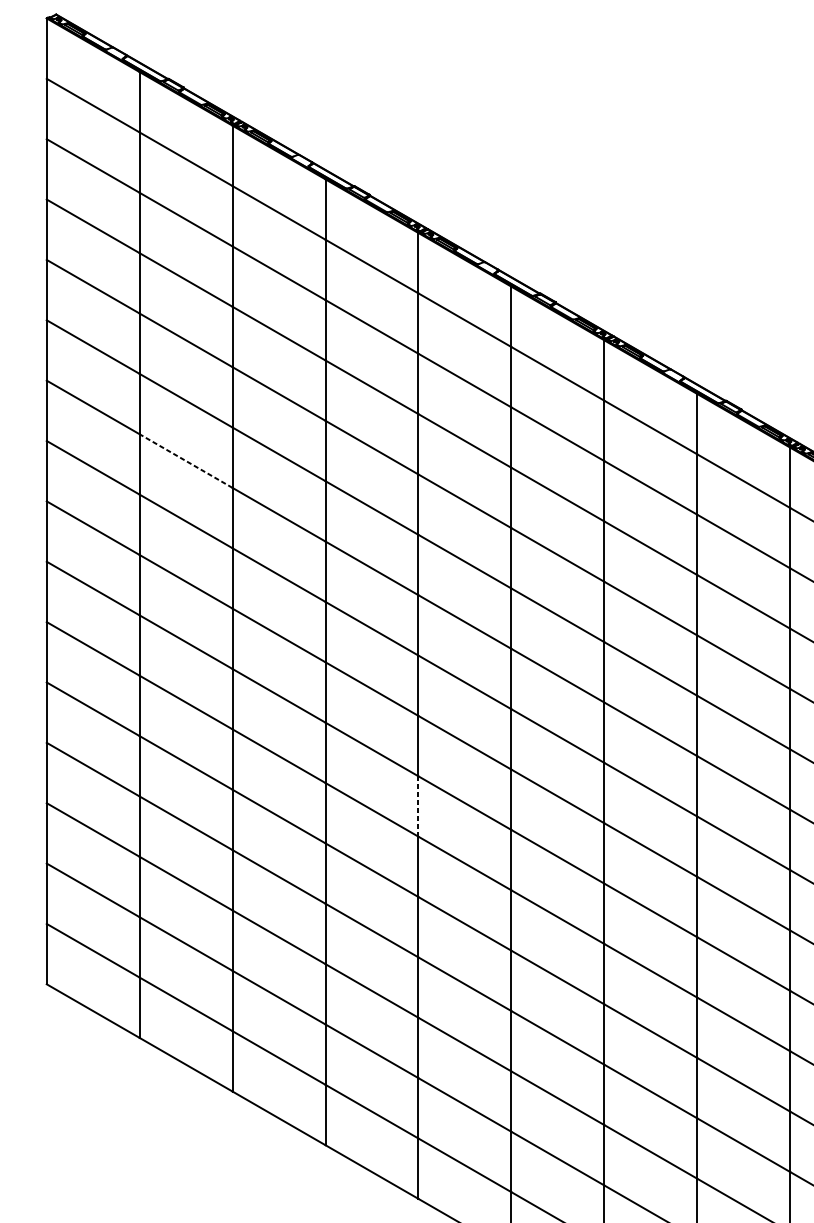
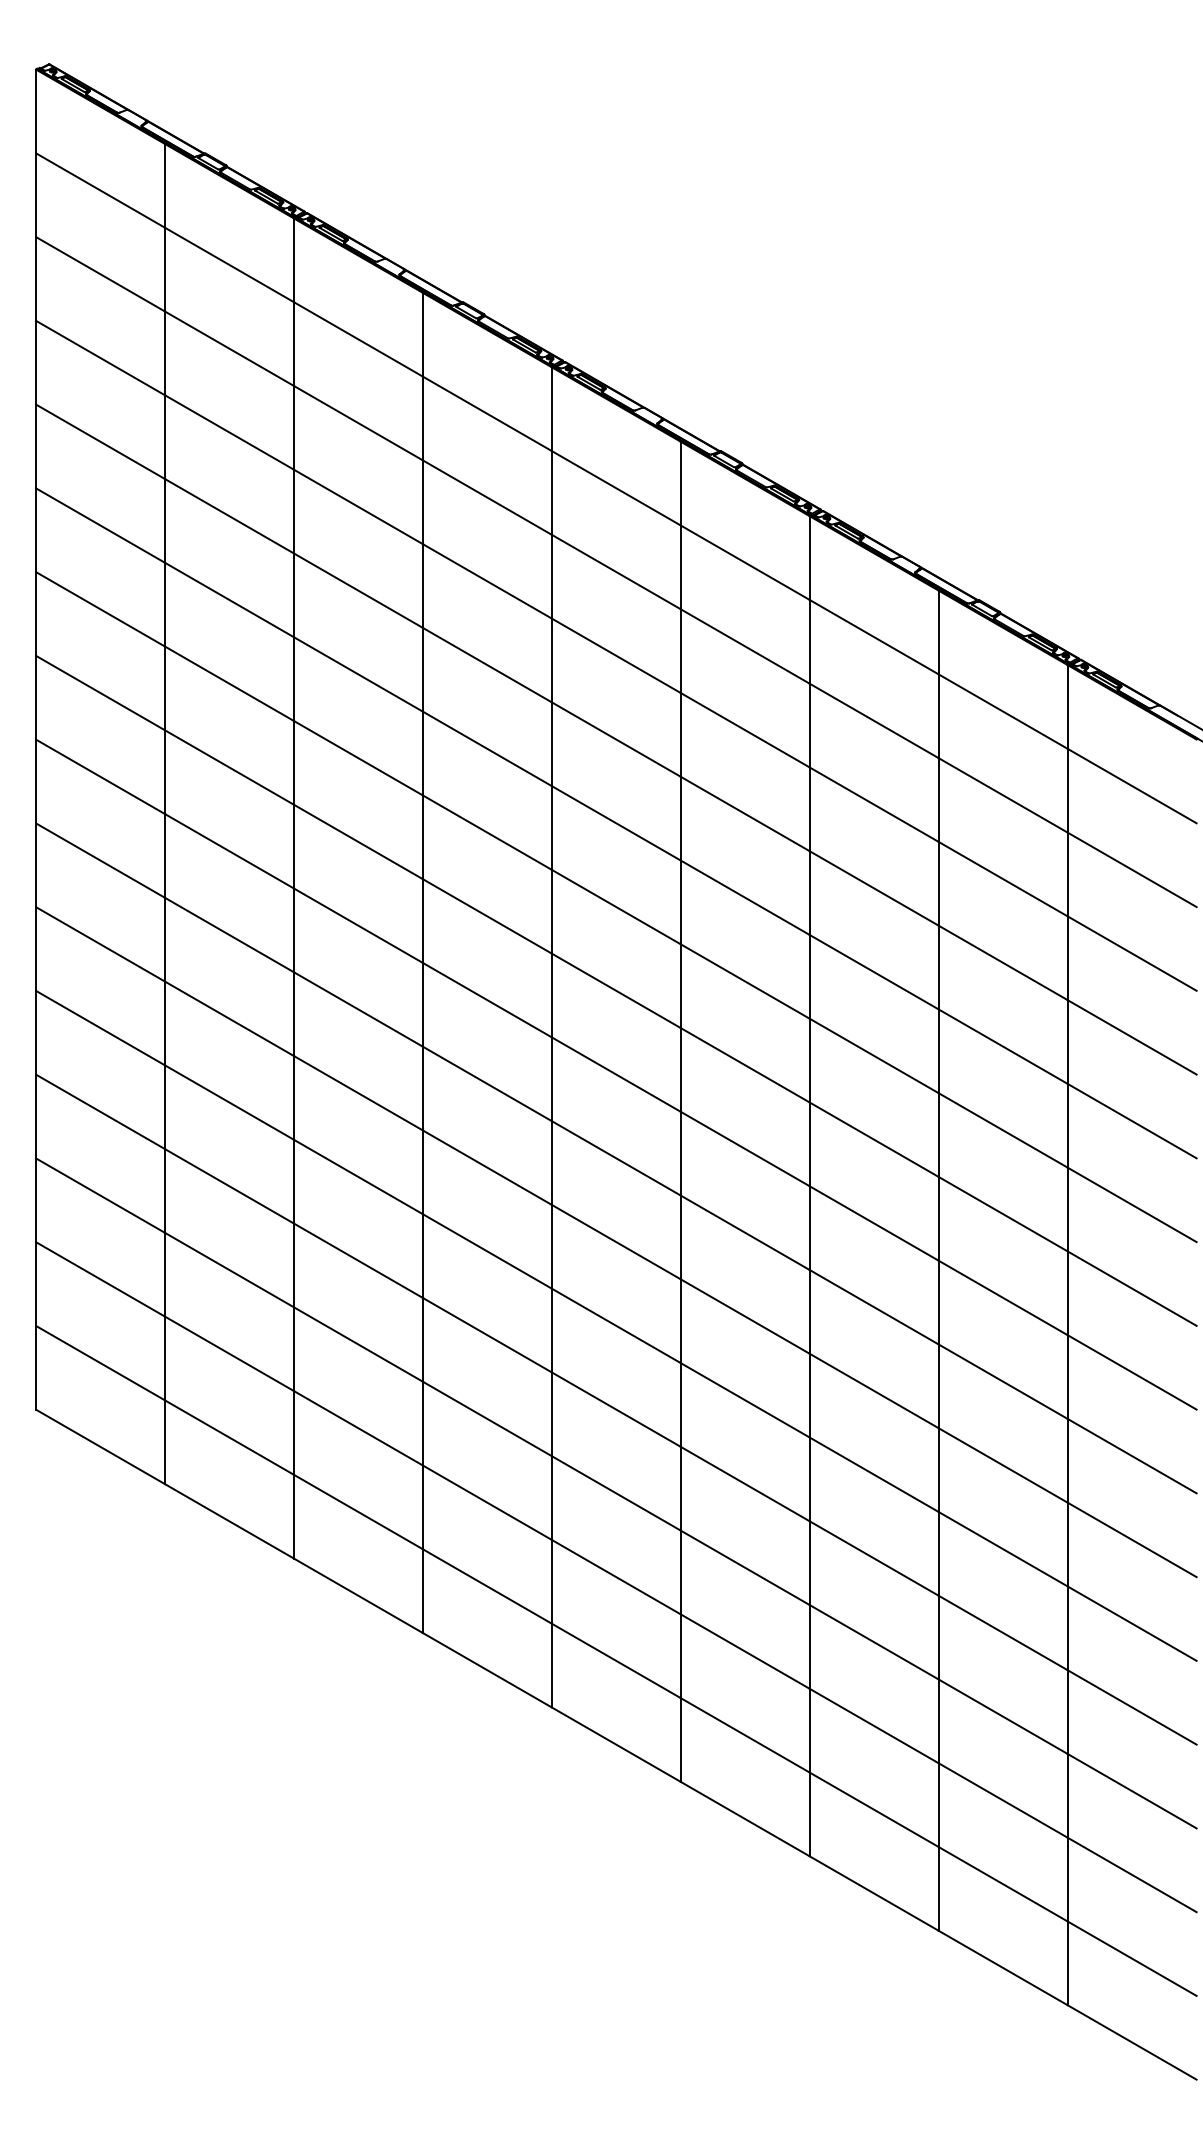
line: (186, 460) -> (229, 683), dashed -> solid
line: (418, 806) -> (551, 1163), dashed -> solid

